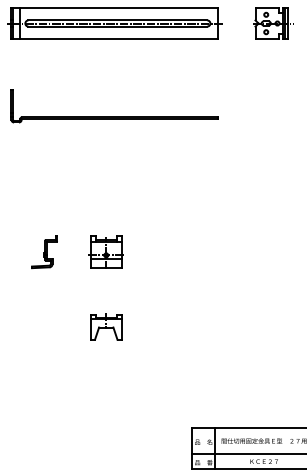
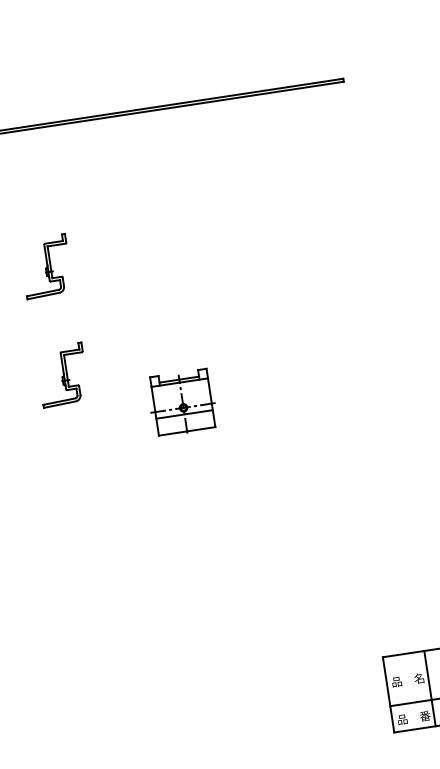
part: (44, 193) -> (46, 266), added
part: (105, 251) -> (181, 400), moved
part: (106, 326) -> (197, 494), removed

